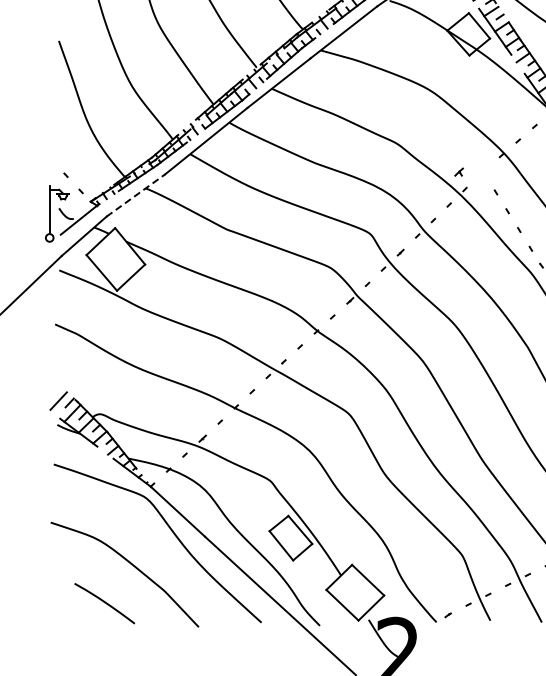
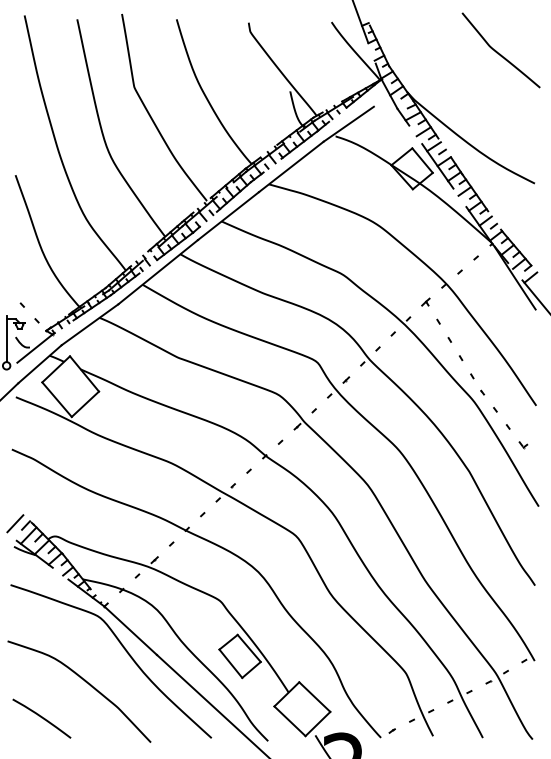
part: (458, 171) -> (425, 301), moved
line: (136, 195) -> (90, 324), dashed -> solid
curve: (104, 603) -> (41, 718), moved

